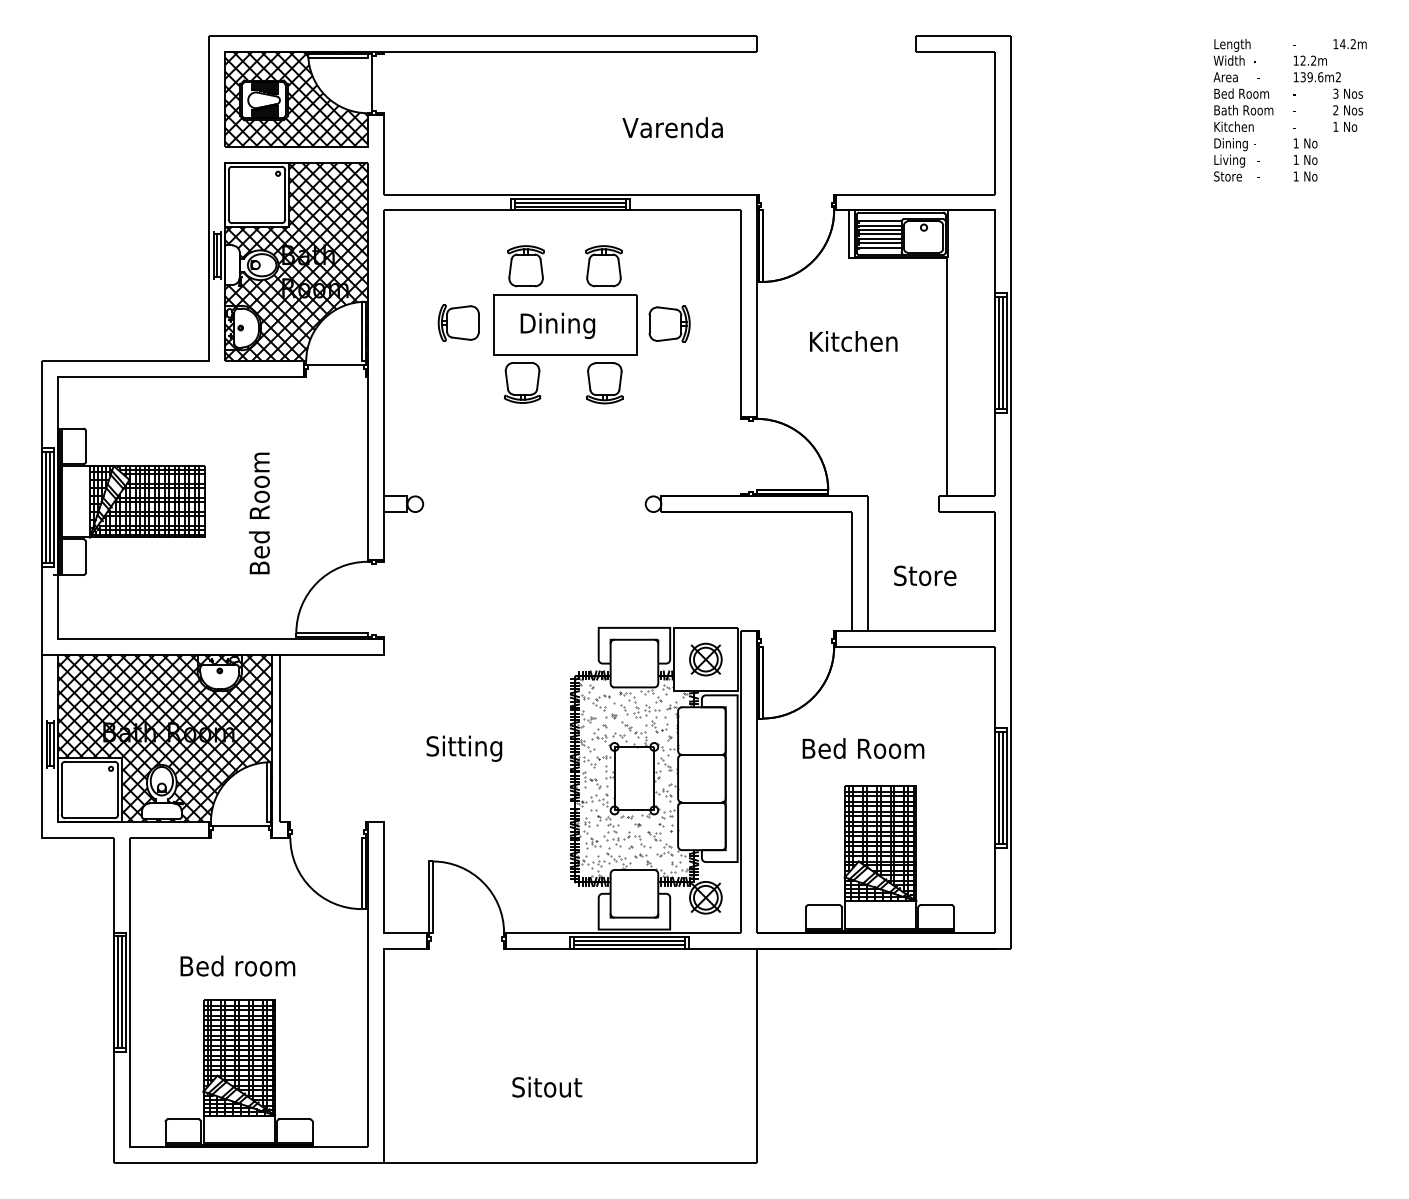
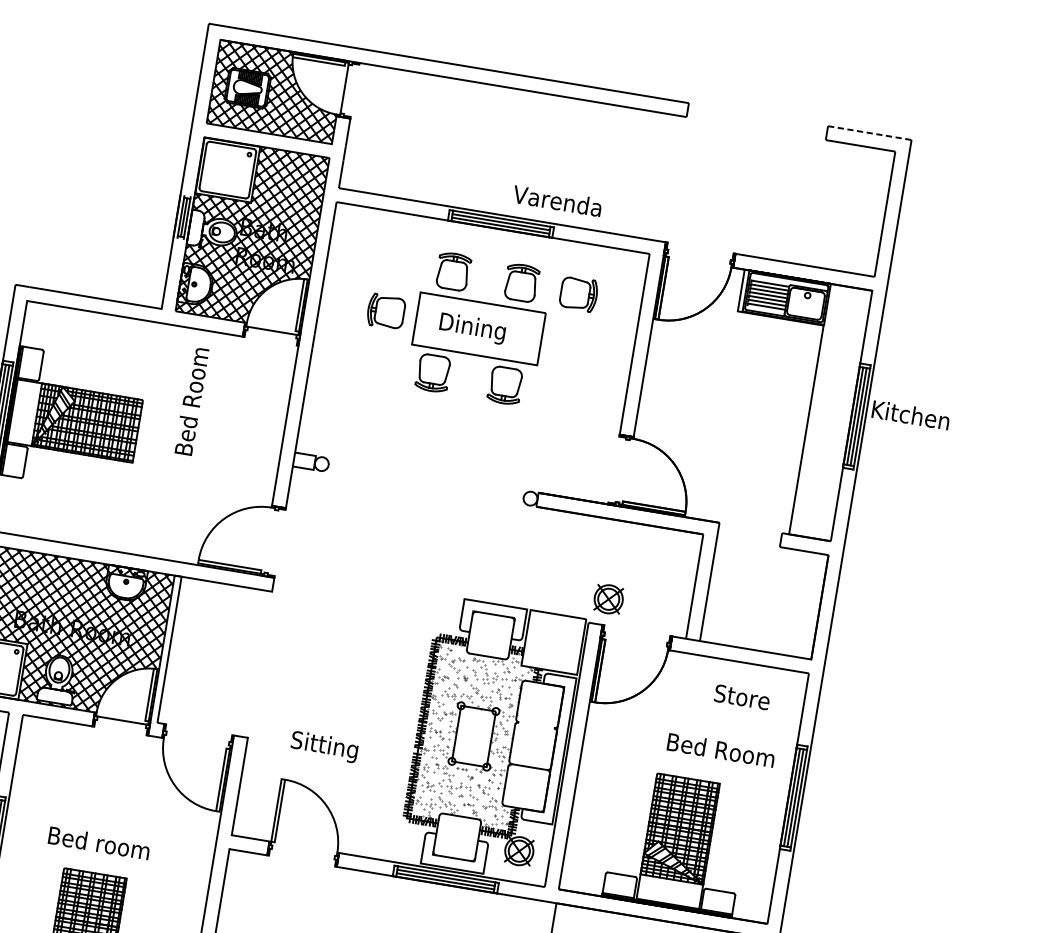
line: (963, 35) -> (870, 132), solid -> dashed
text: (672, 127) -> (557, 200), moved
part: (669, 323) -> (578, 293), moved
text: (853, 341) -> (910, 415), moved
text: (259, 513) -> (191, 401), moved
text: (925, 575) -> (742, 697), moved
part: (705, 659) -> (608, 599), moved
text: (464, 748) -> (324, 746), moved
text: (863, 748) -> (721, 750), moved
line: (701, 754) -> (536, 724), removed

